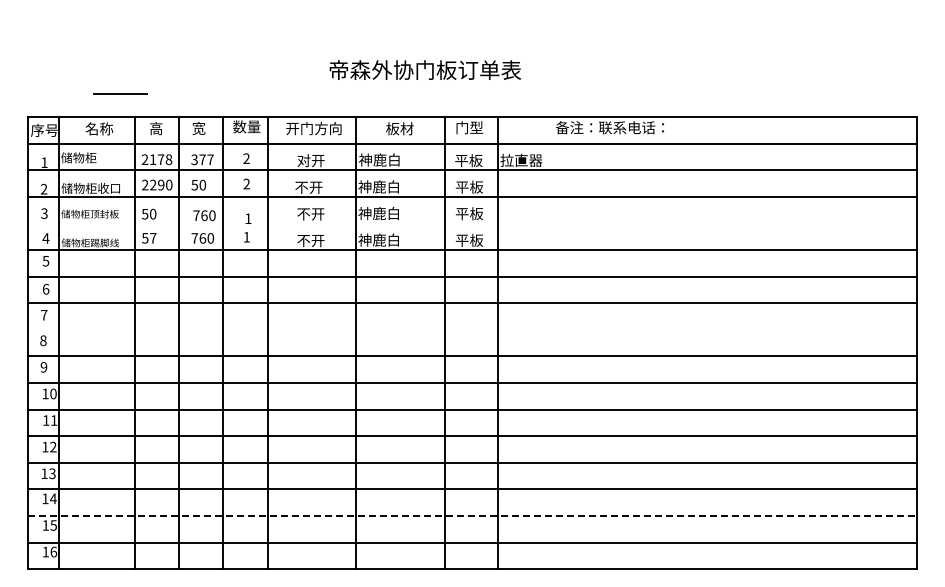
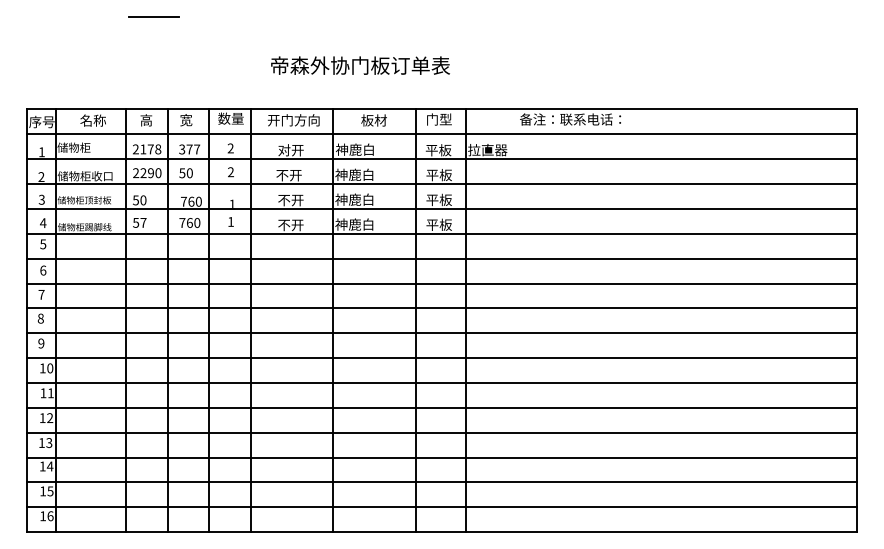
text: (425, 69) -> (360, 65), moved
line: (120, 93) -> (154, 16), moved
line: (472, 223) -> (442, 209), added
line: (472, 329) -> (442, 308), added
line: (472, 515) -> (442, 482), dashed -> solid

